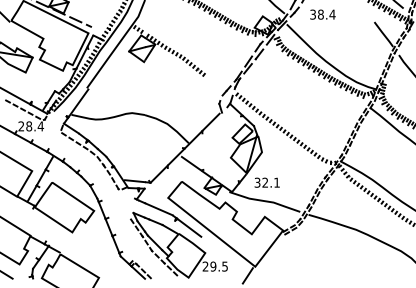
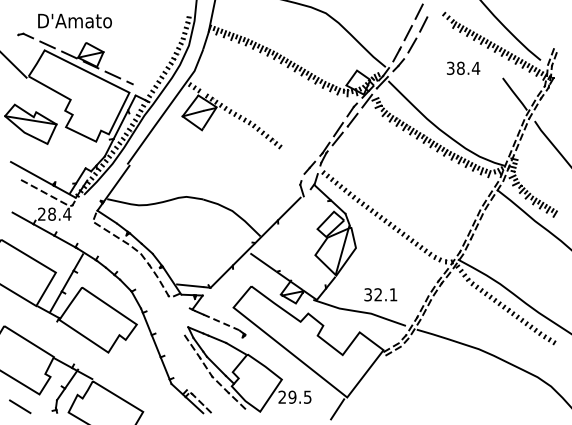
text: (322, 14) -> (463, 67), moved
text: (267, 182) -> (380, 294), moved
line: (158, 209) -> (221, 322), solid -> dashed
line: (189, 227) -> (261, 346), removed

